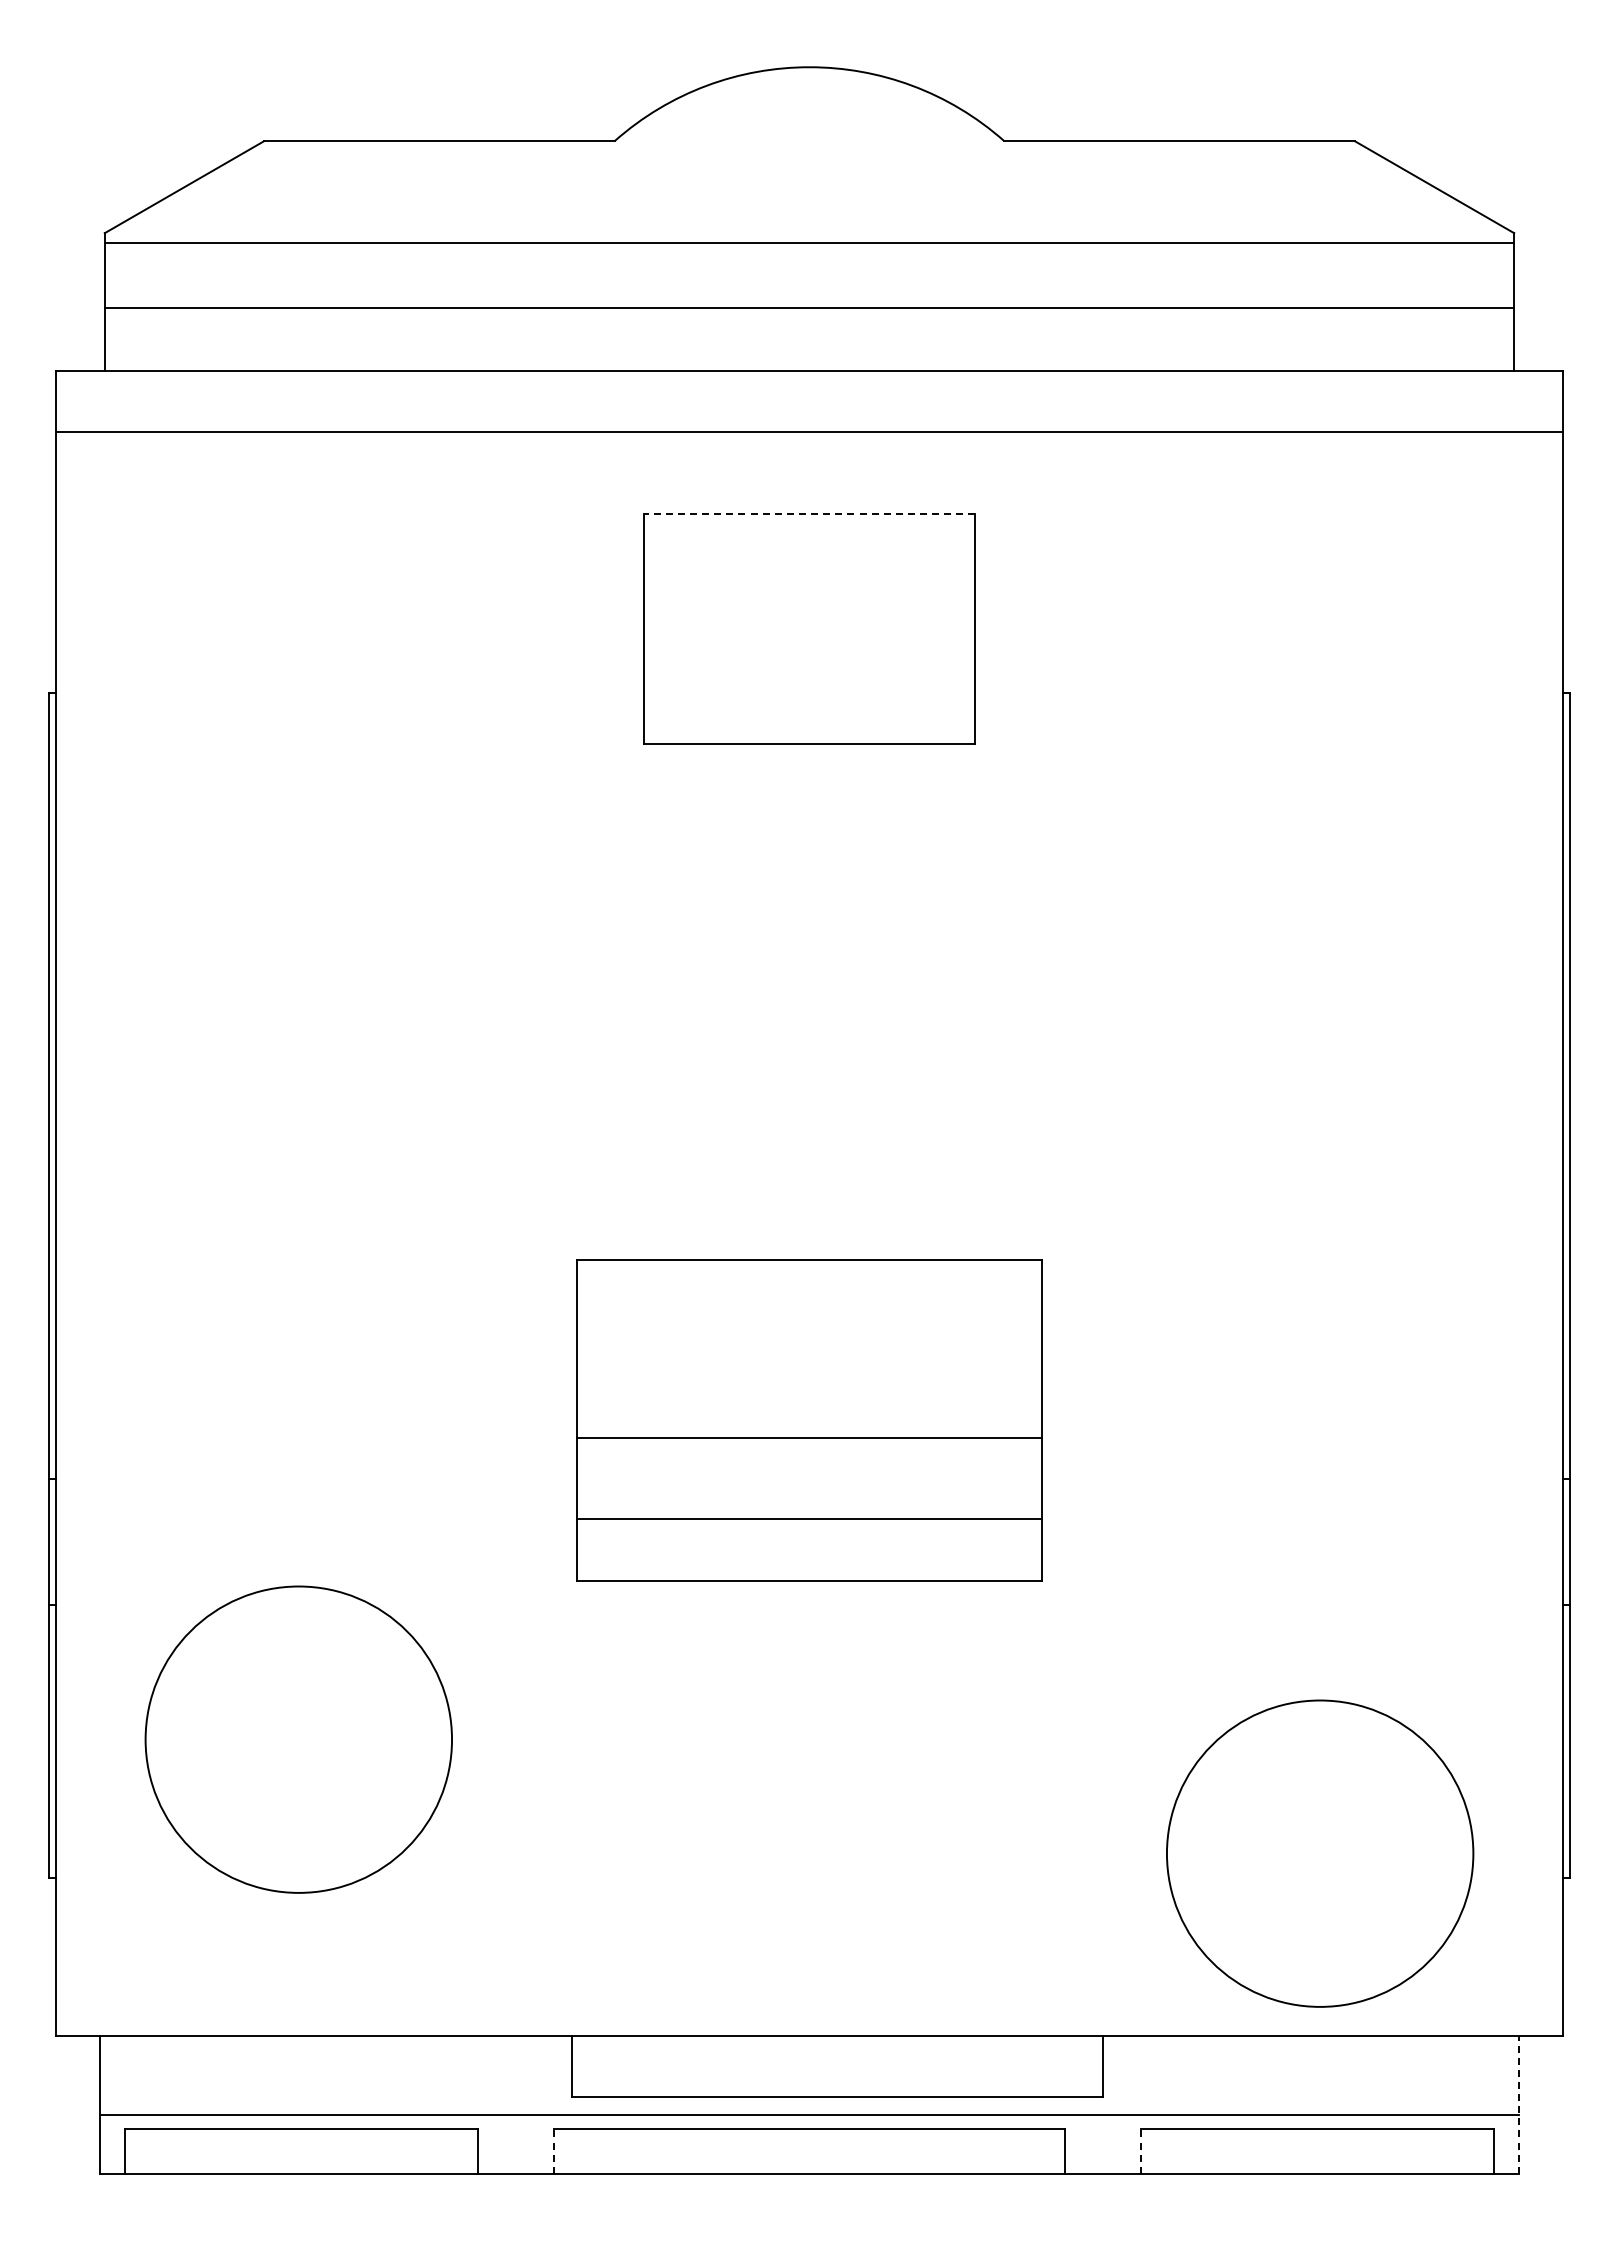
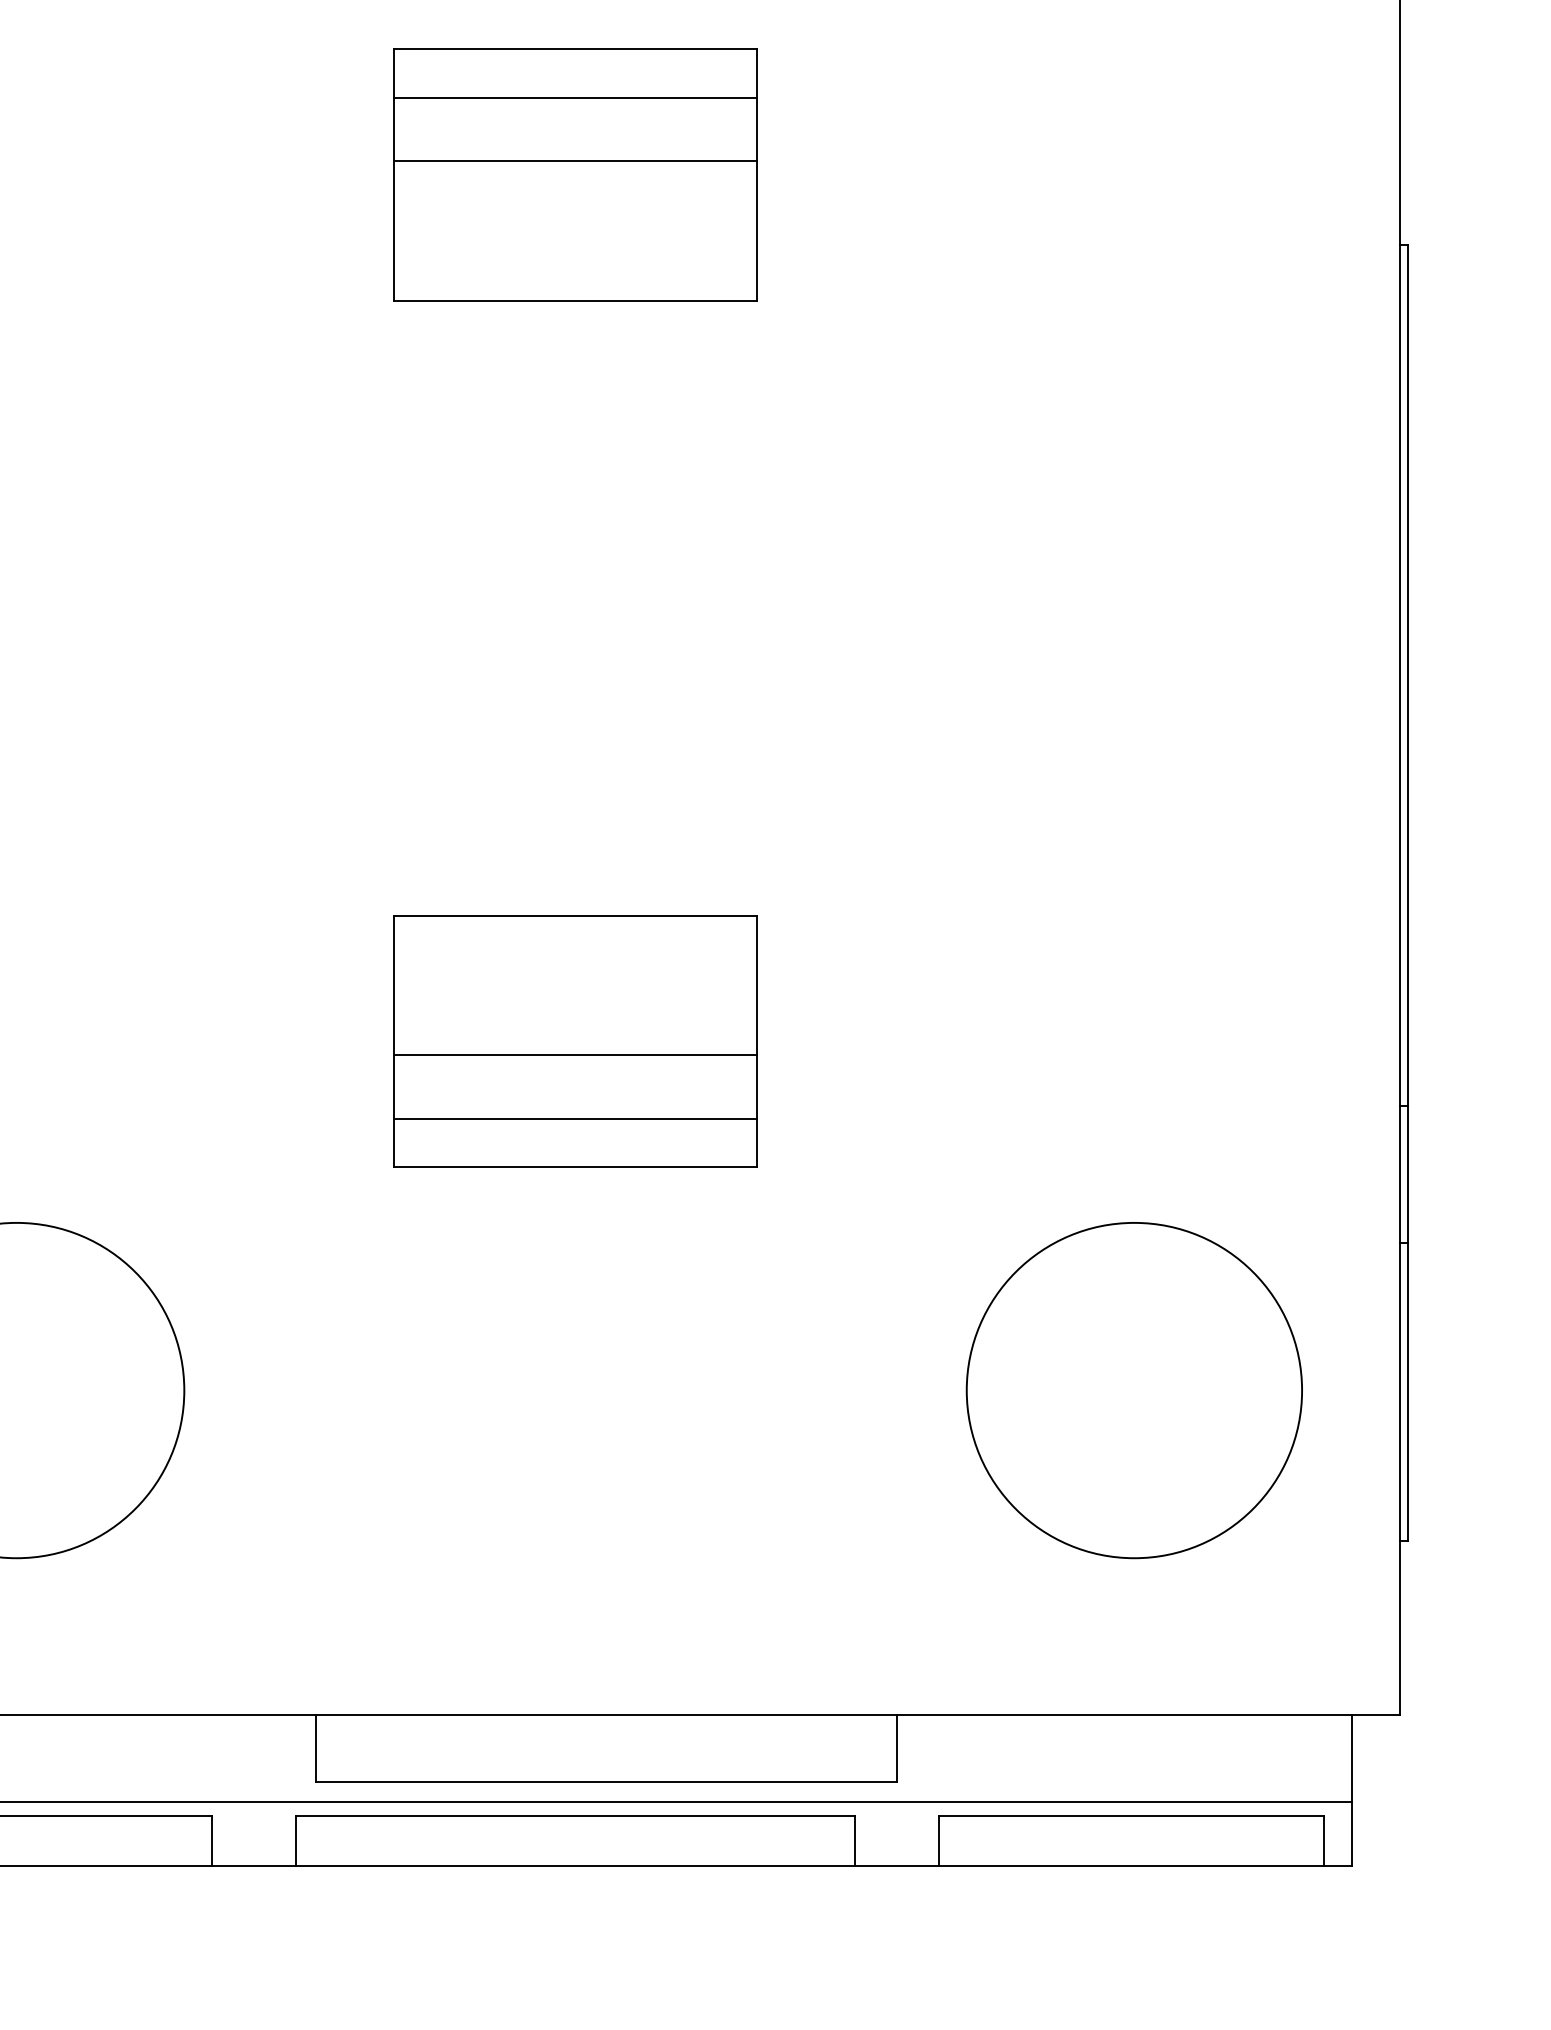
line: (809, 514) -> (575, 49), dashed -> solid
line: (809, 558) -> (575, 97), added
line: (809, 616) -> (575, 161), added
part: (809, 1420) -> (575, 1041), size x0.71
circle: (1320, 1853) -> (1134, 1390), moved
line: (1519, 2104) -> (1352, 1789), dashed -> solid
line: (554, 2151) -> (296, 1841), dashed -> solid
line: (1141, 2151) -> (938, 1841), dashed -> solid

